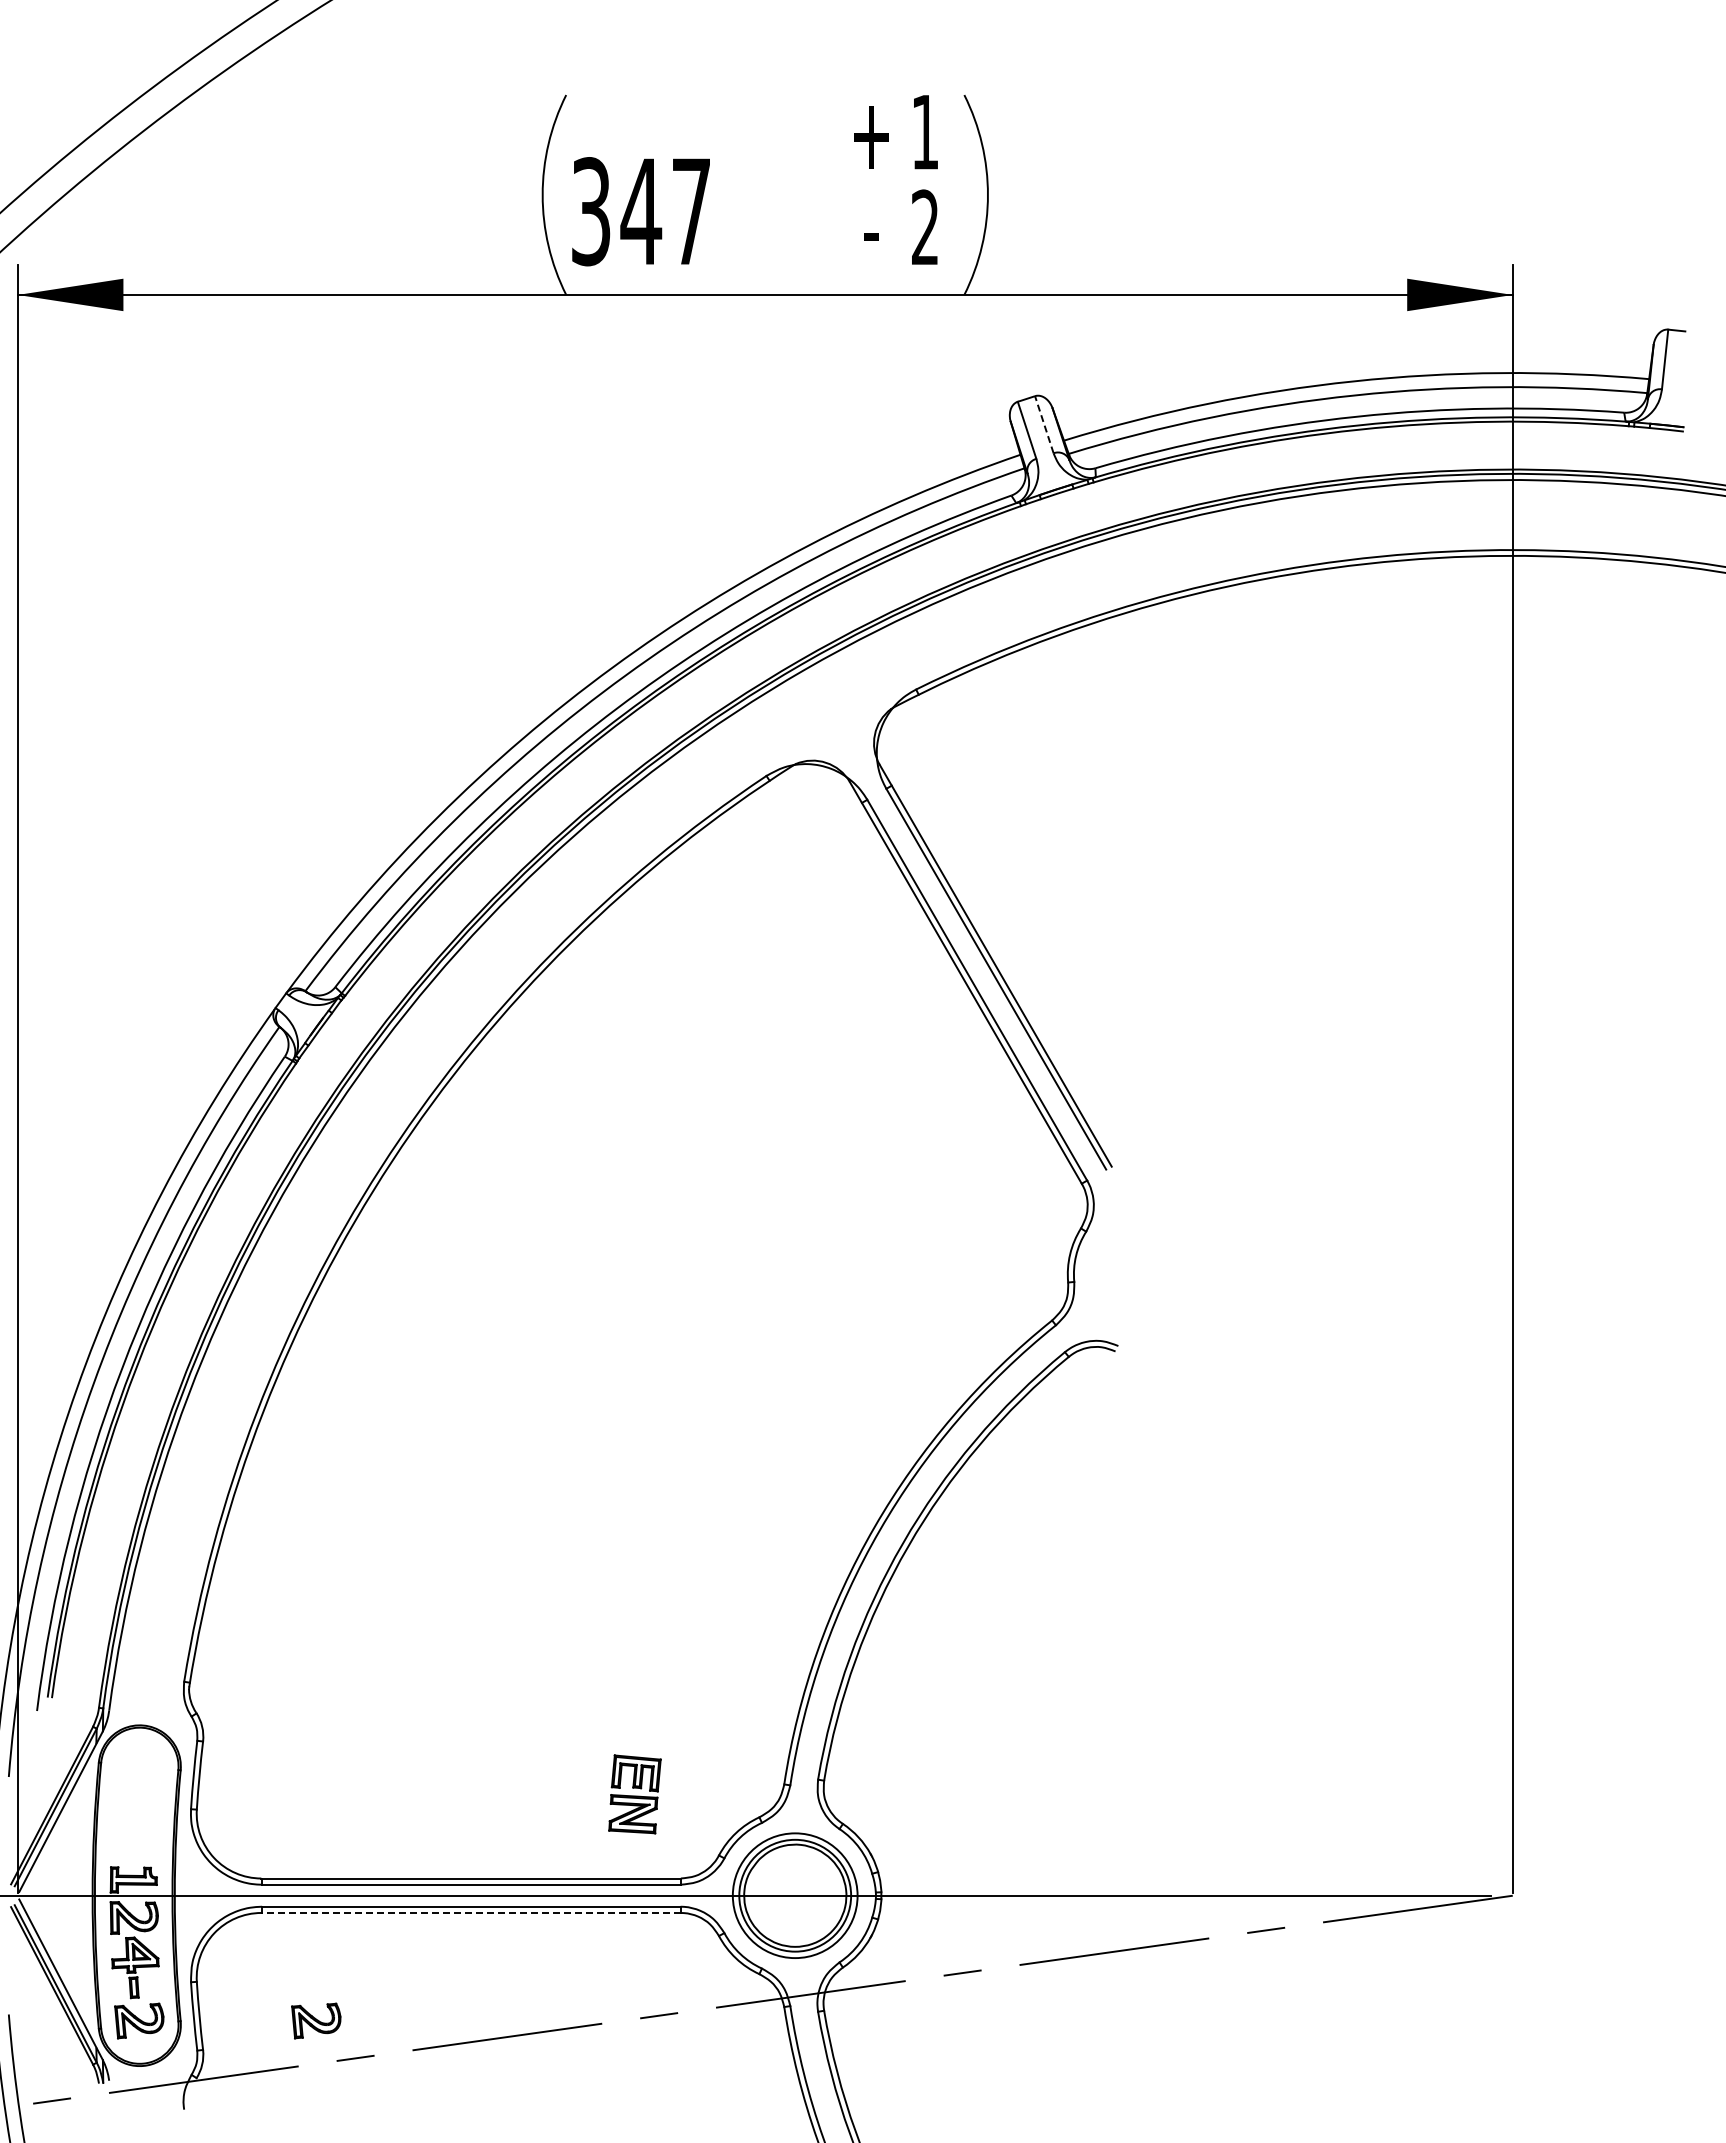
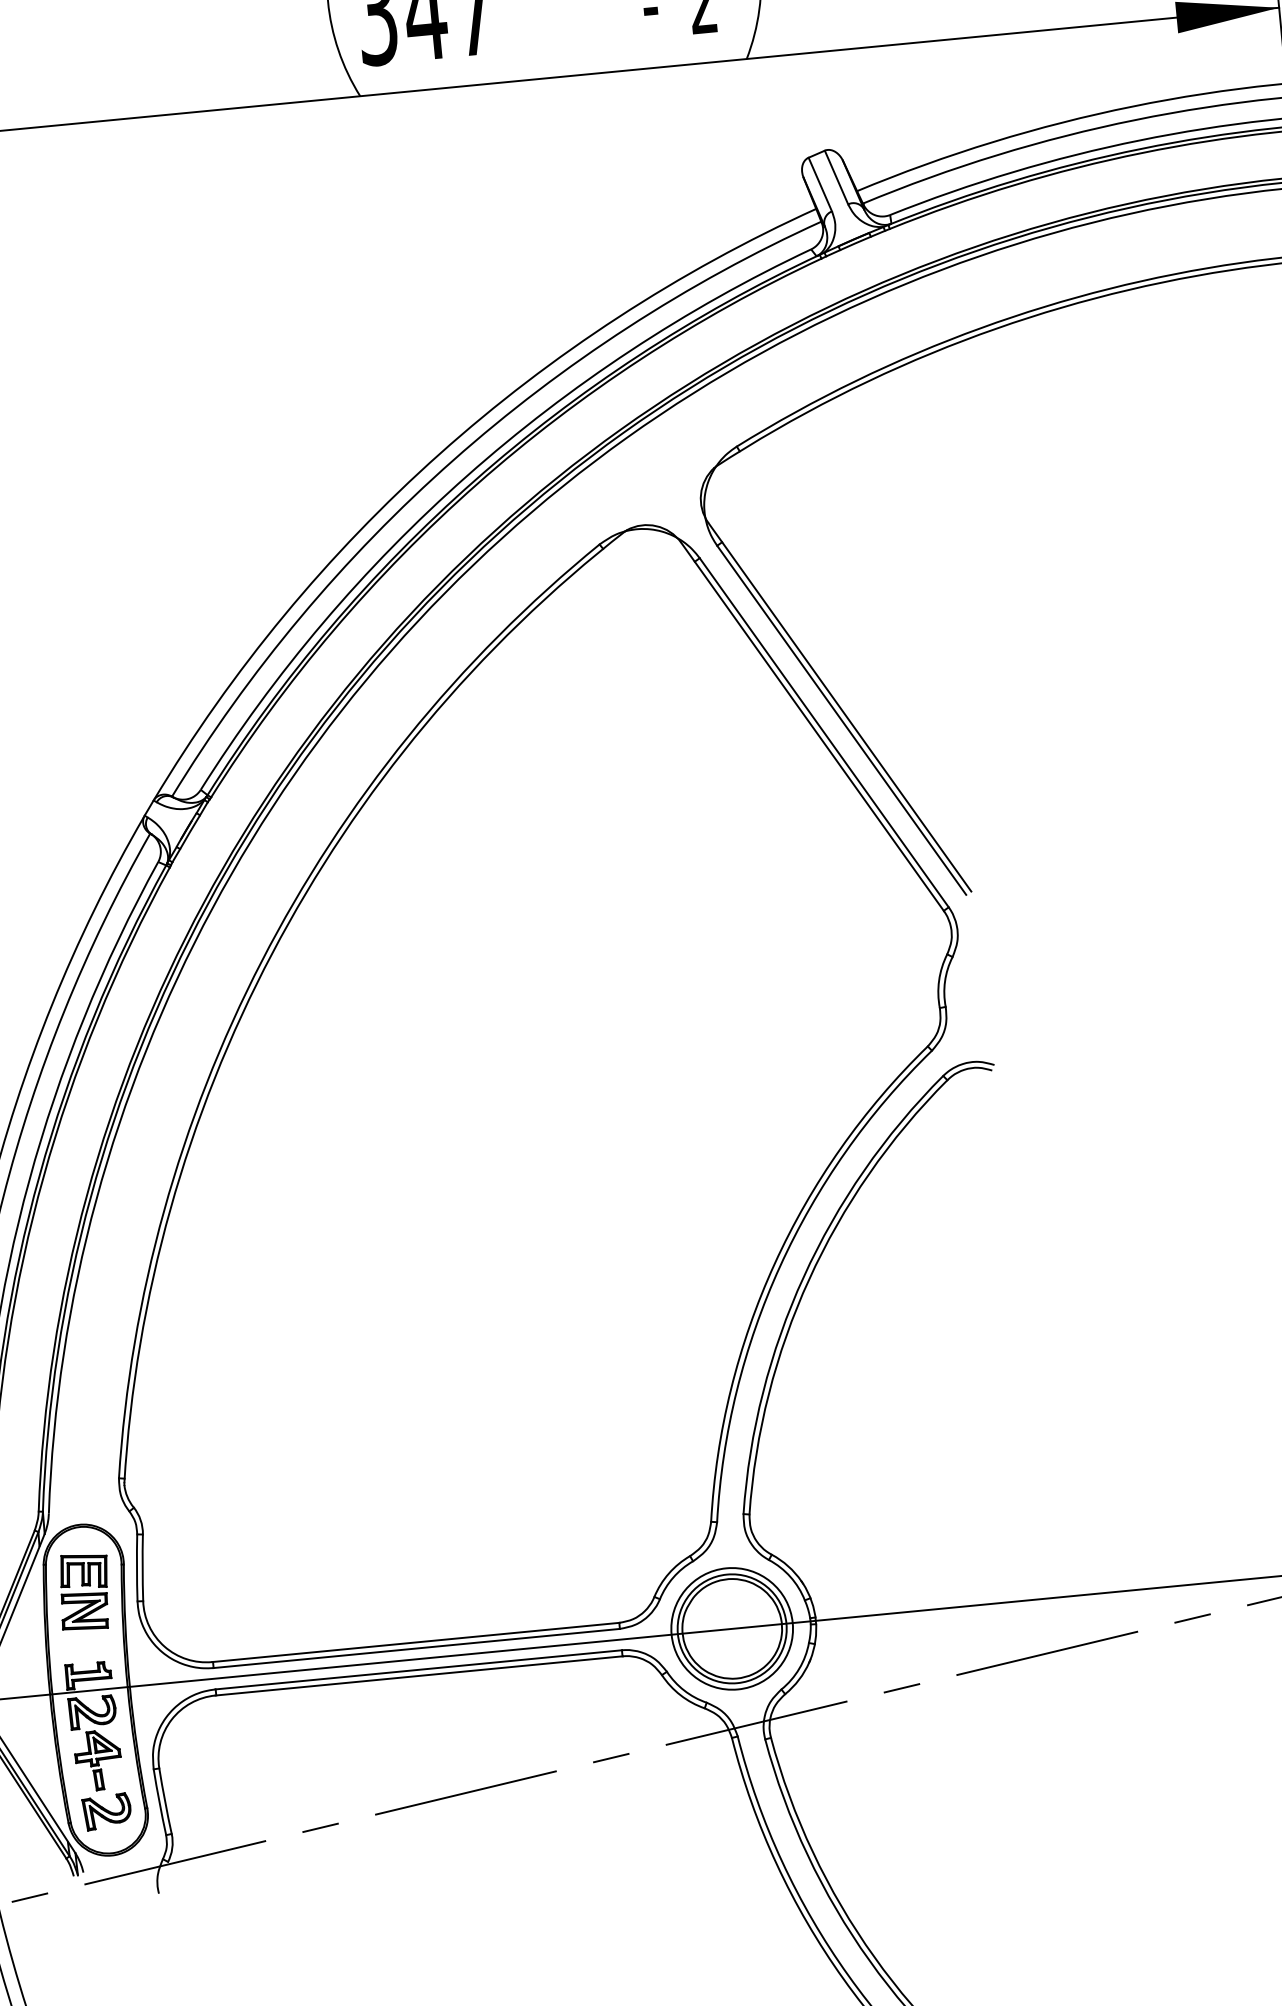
line: (1044, 424) -> (836, 177), dashed -> solid
part: (634, 1794) -> (84, 1592), moved
line: (471, 1912) -> (419, 1675), dashed -> solid
part: (316, 2020) -> (279, 1794), removed

